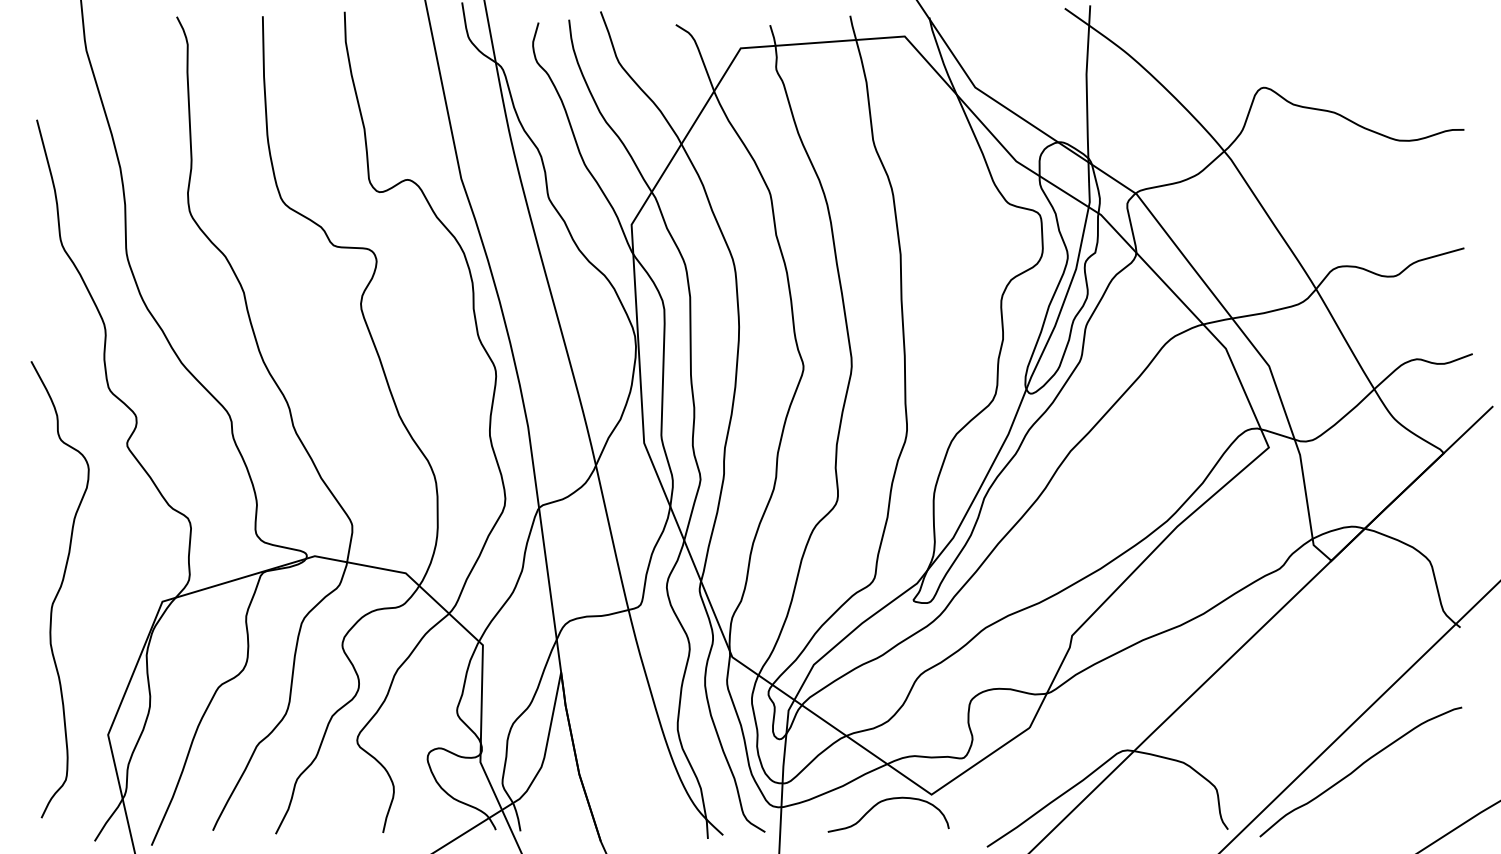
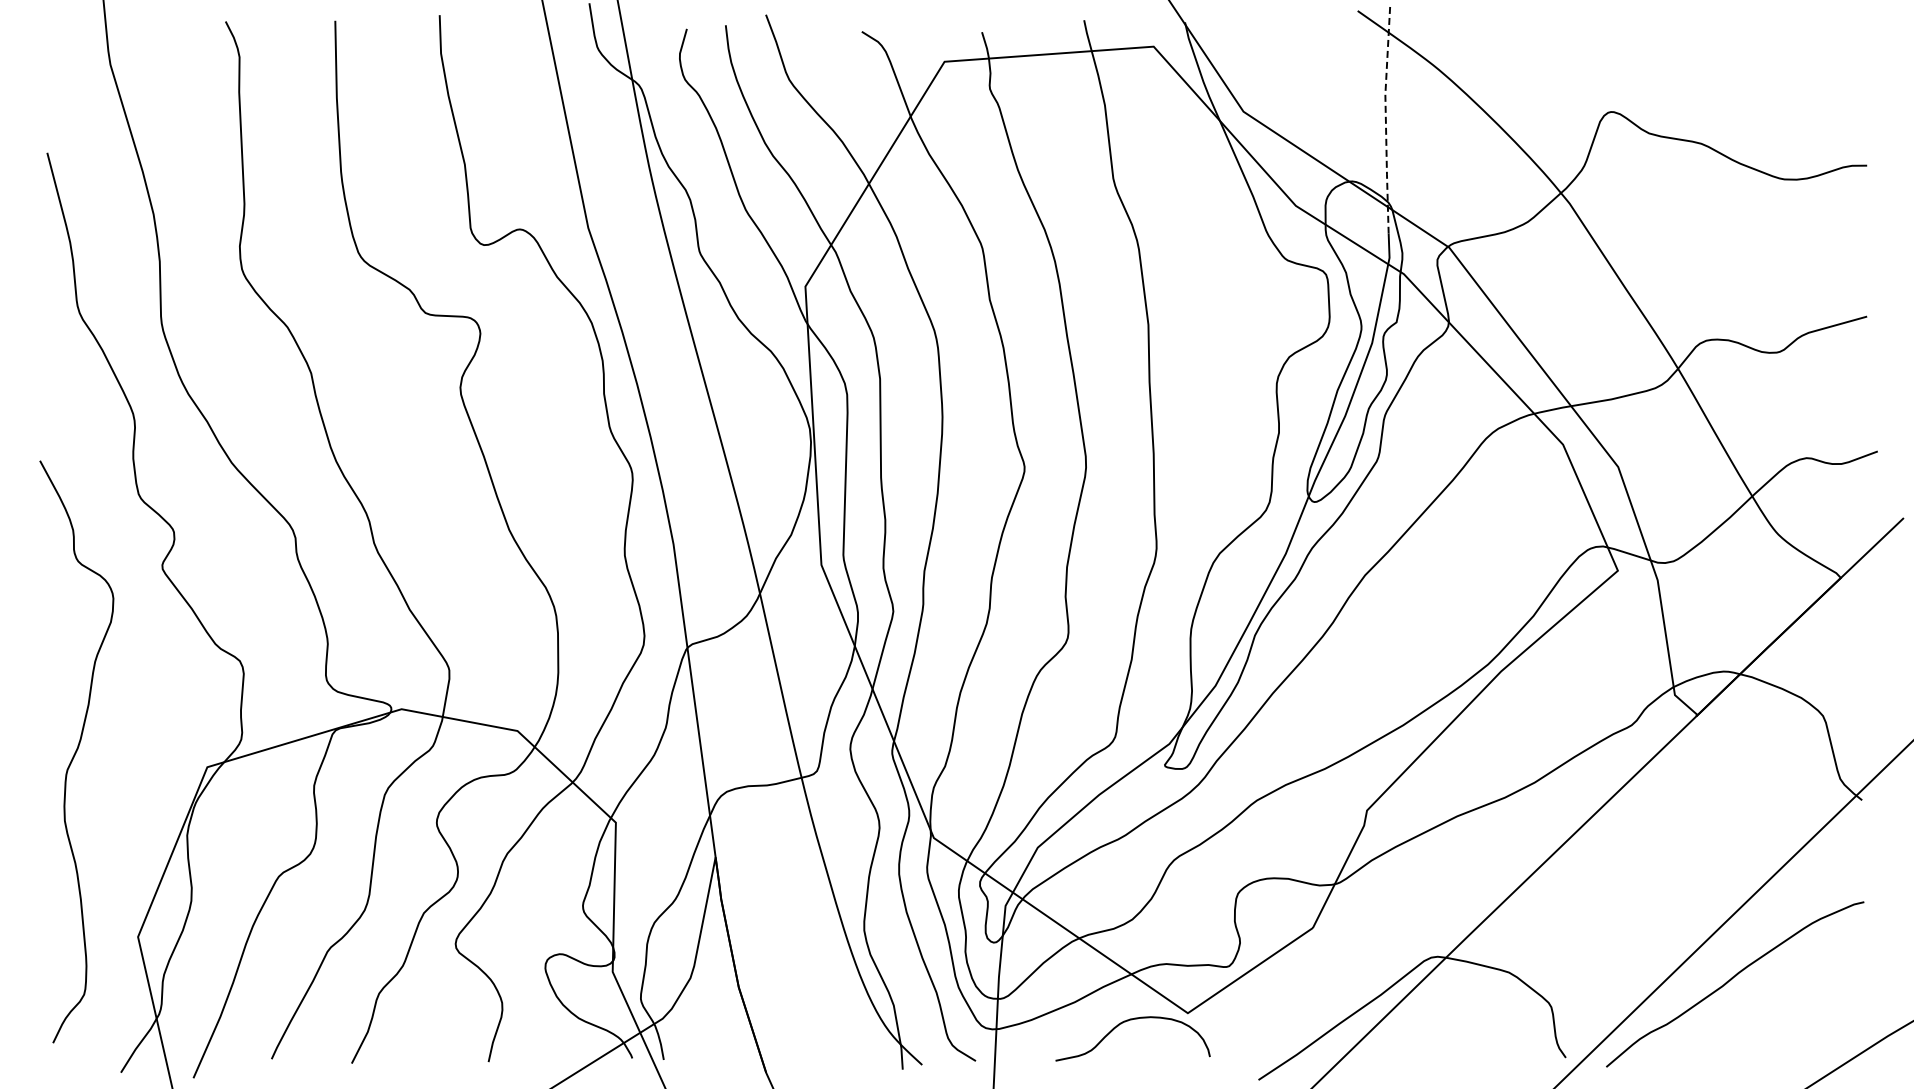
line: (1086, 94) -> (1385, 120), solid -> dashed

